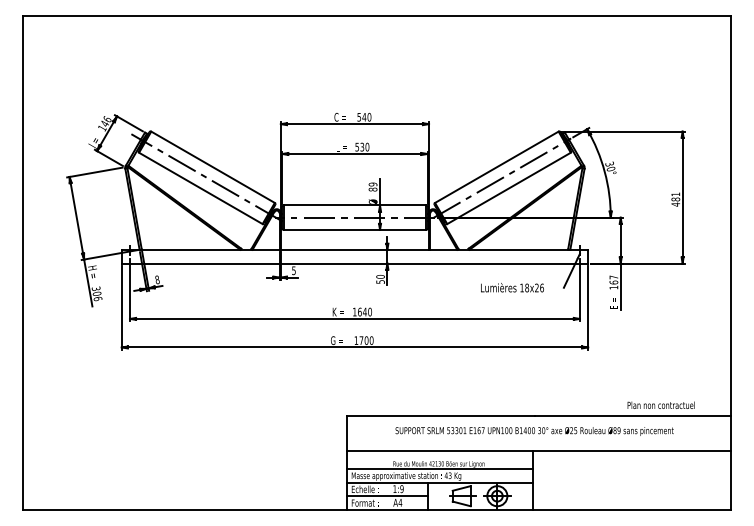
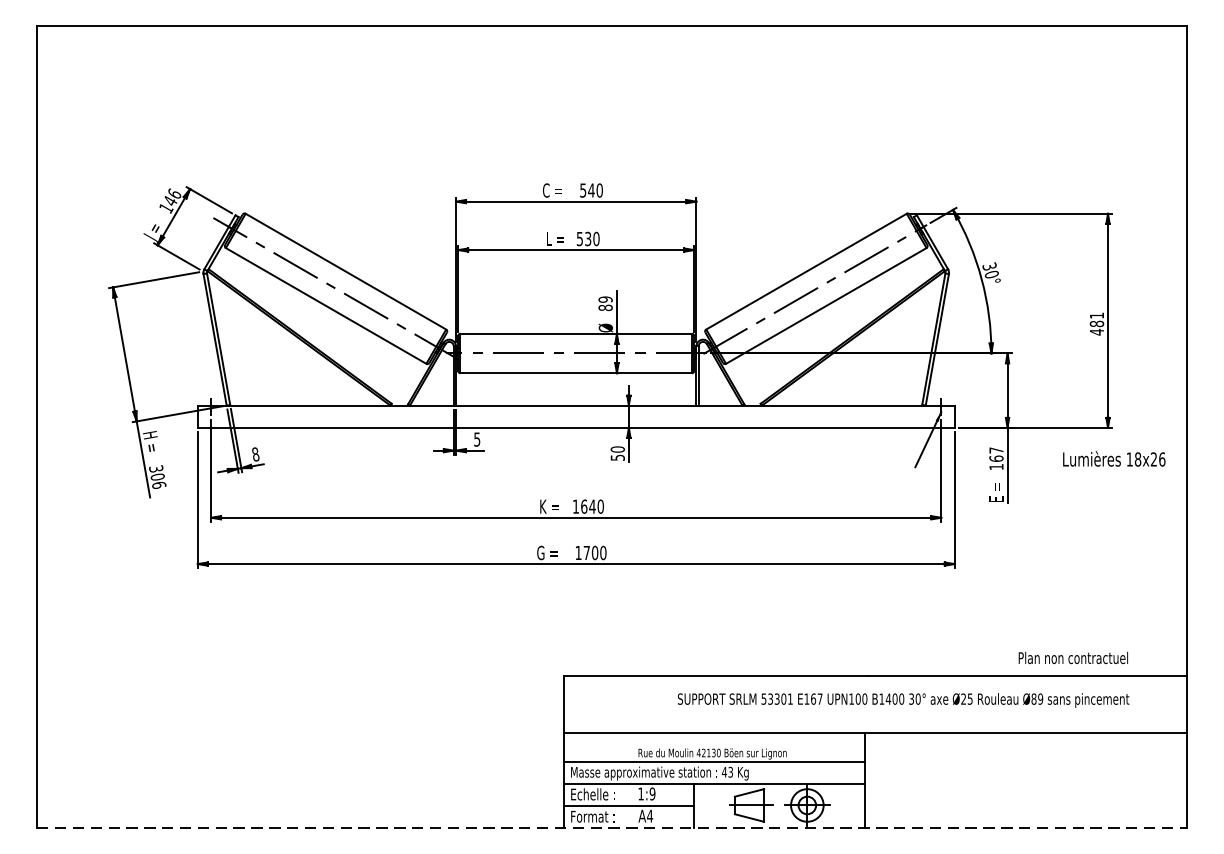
text: (512, 287) -> (1114, 458), moved
text: (534, 431) -> (903, 700), moved
line: (377, 510) -> (612, 828), solid -> dashed

